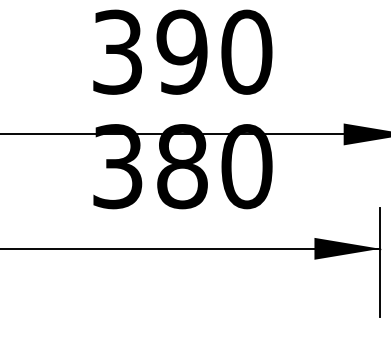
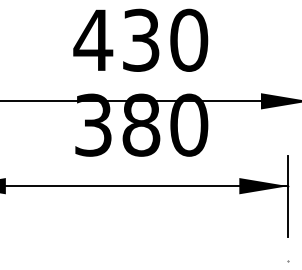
text: (148, 51) -> (116, 39), 390 -> 430

